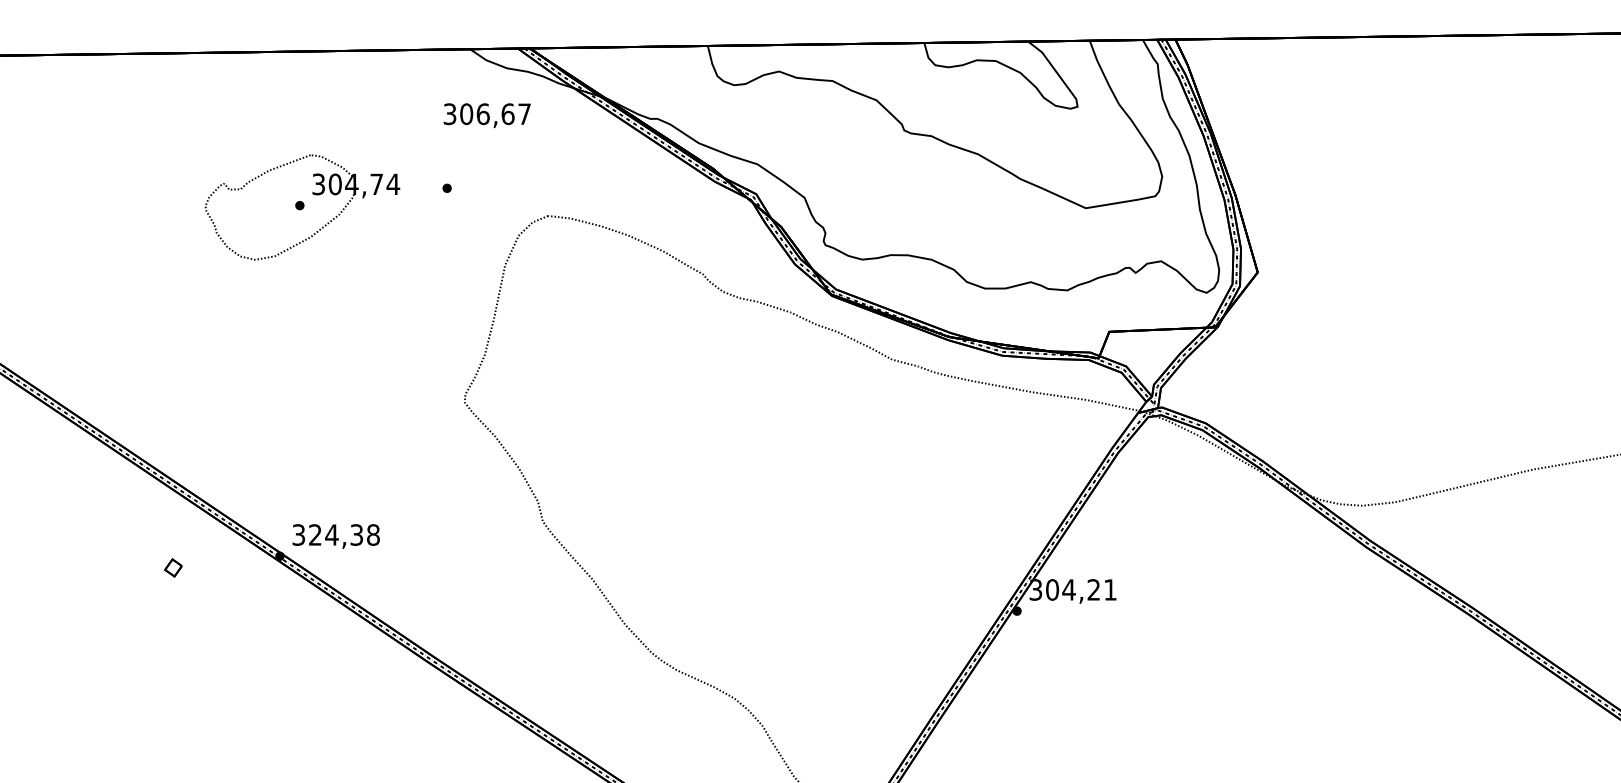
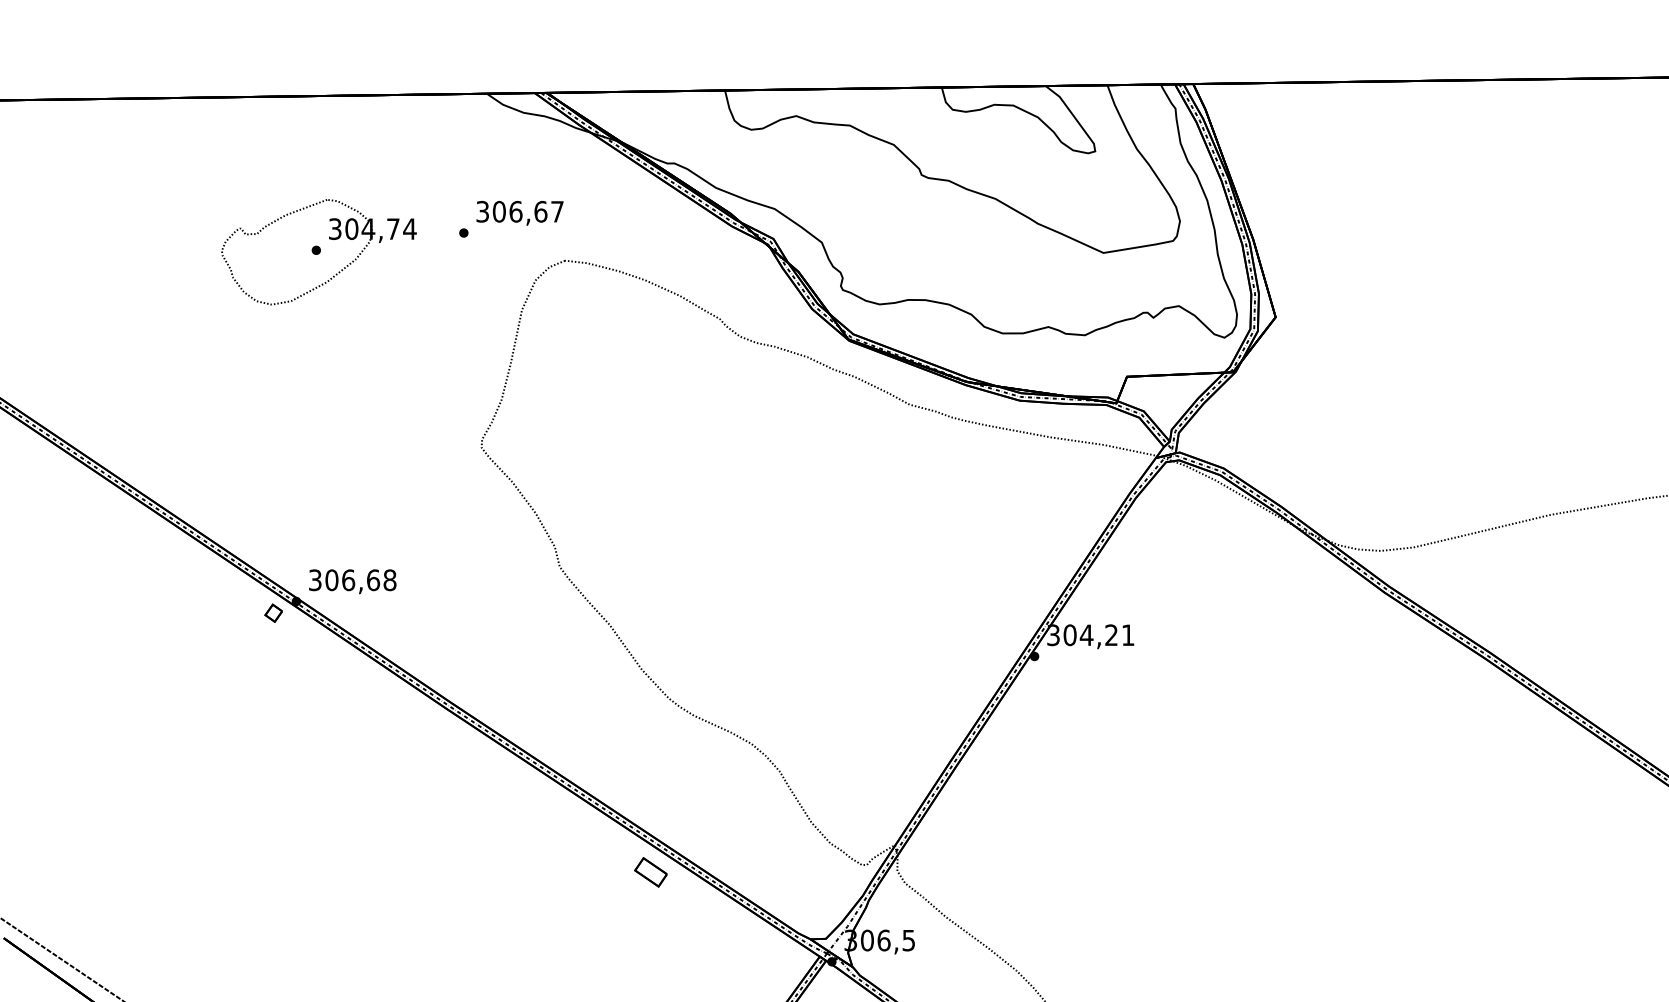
text: (486, 114) -> (519, 212), moved
text: (335, 535) -> (352, 580), 324,38 -> 306,68
part: (173, 567) -> (273, 612), moved

